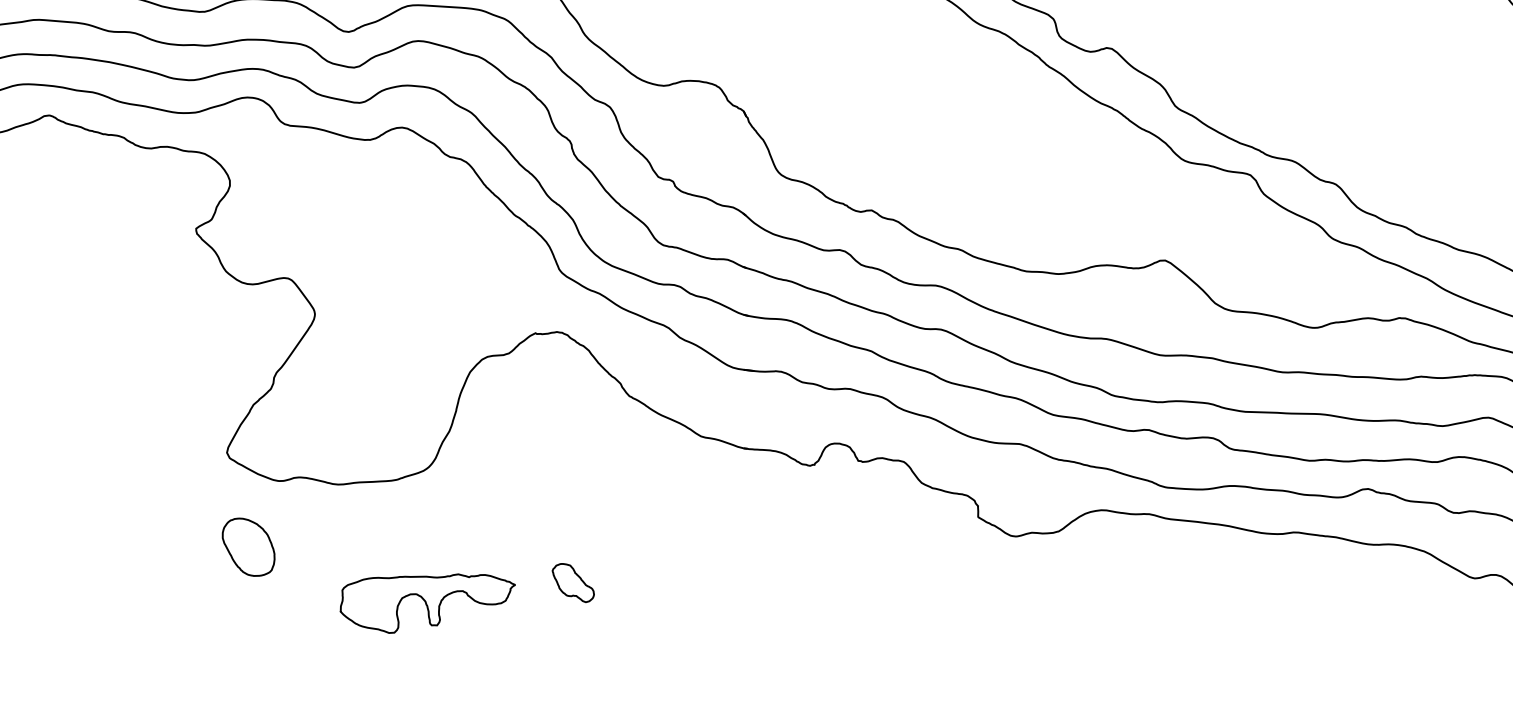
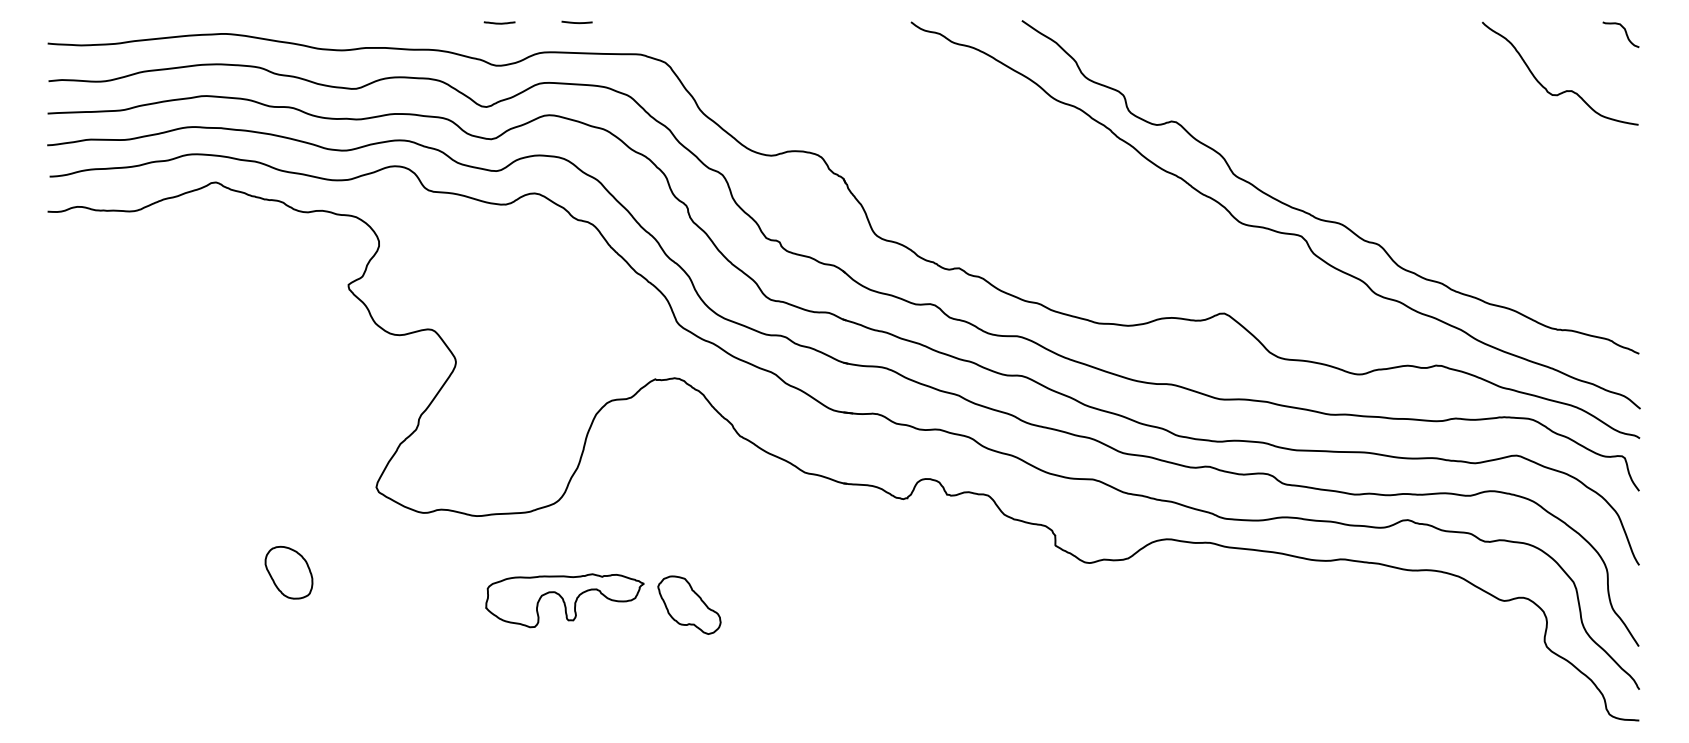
part: (248, 546) -> (288, 572), moved
part: (573, 582) -> (689, 604), size x1.67
part: (427, 603) -> (564, 600), moved

